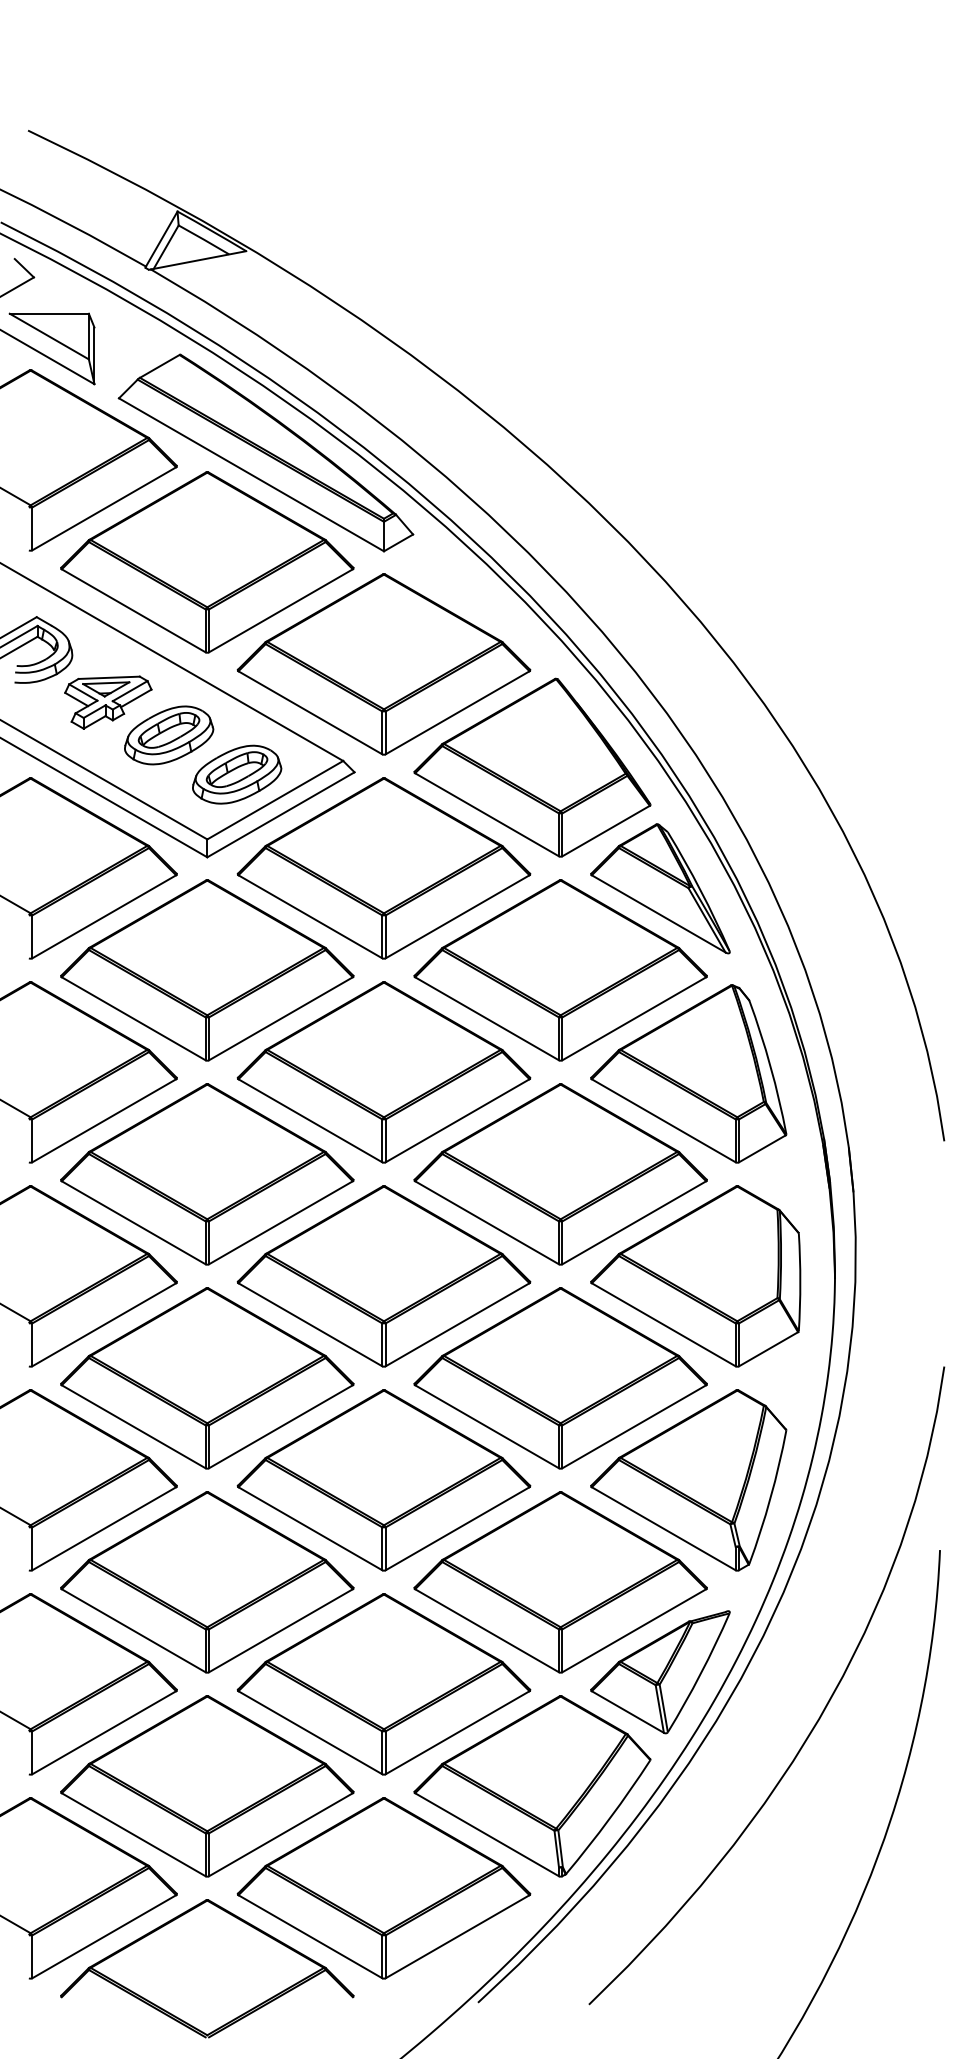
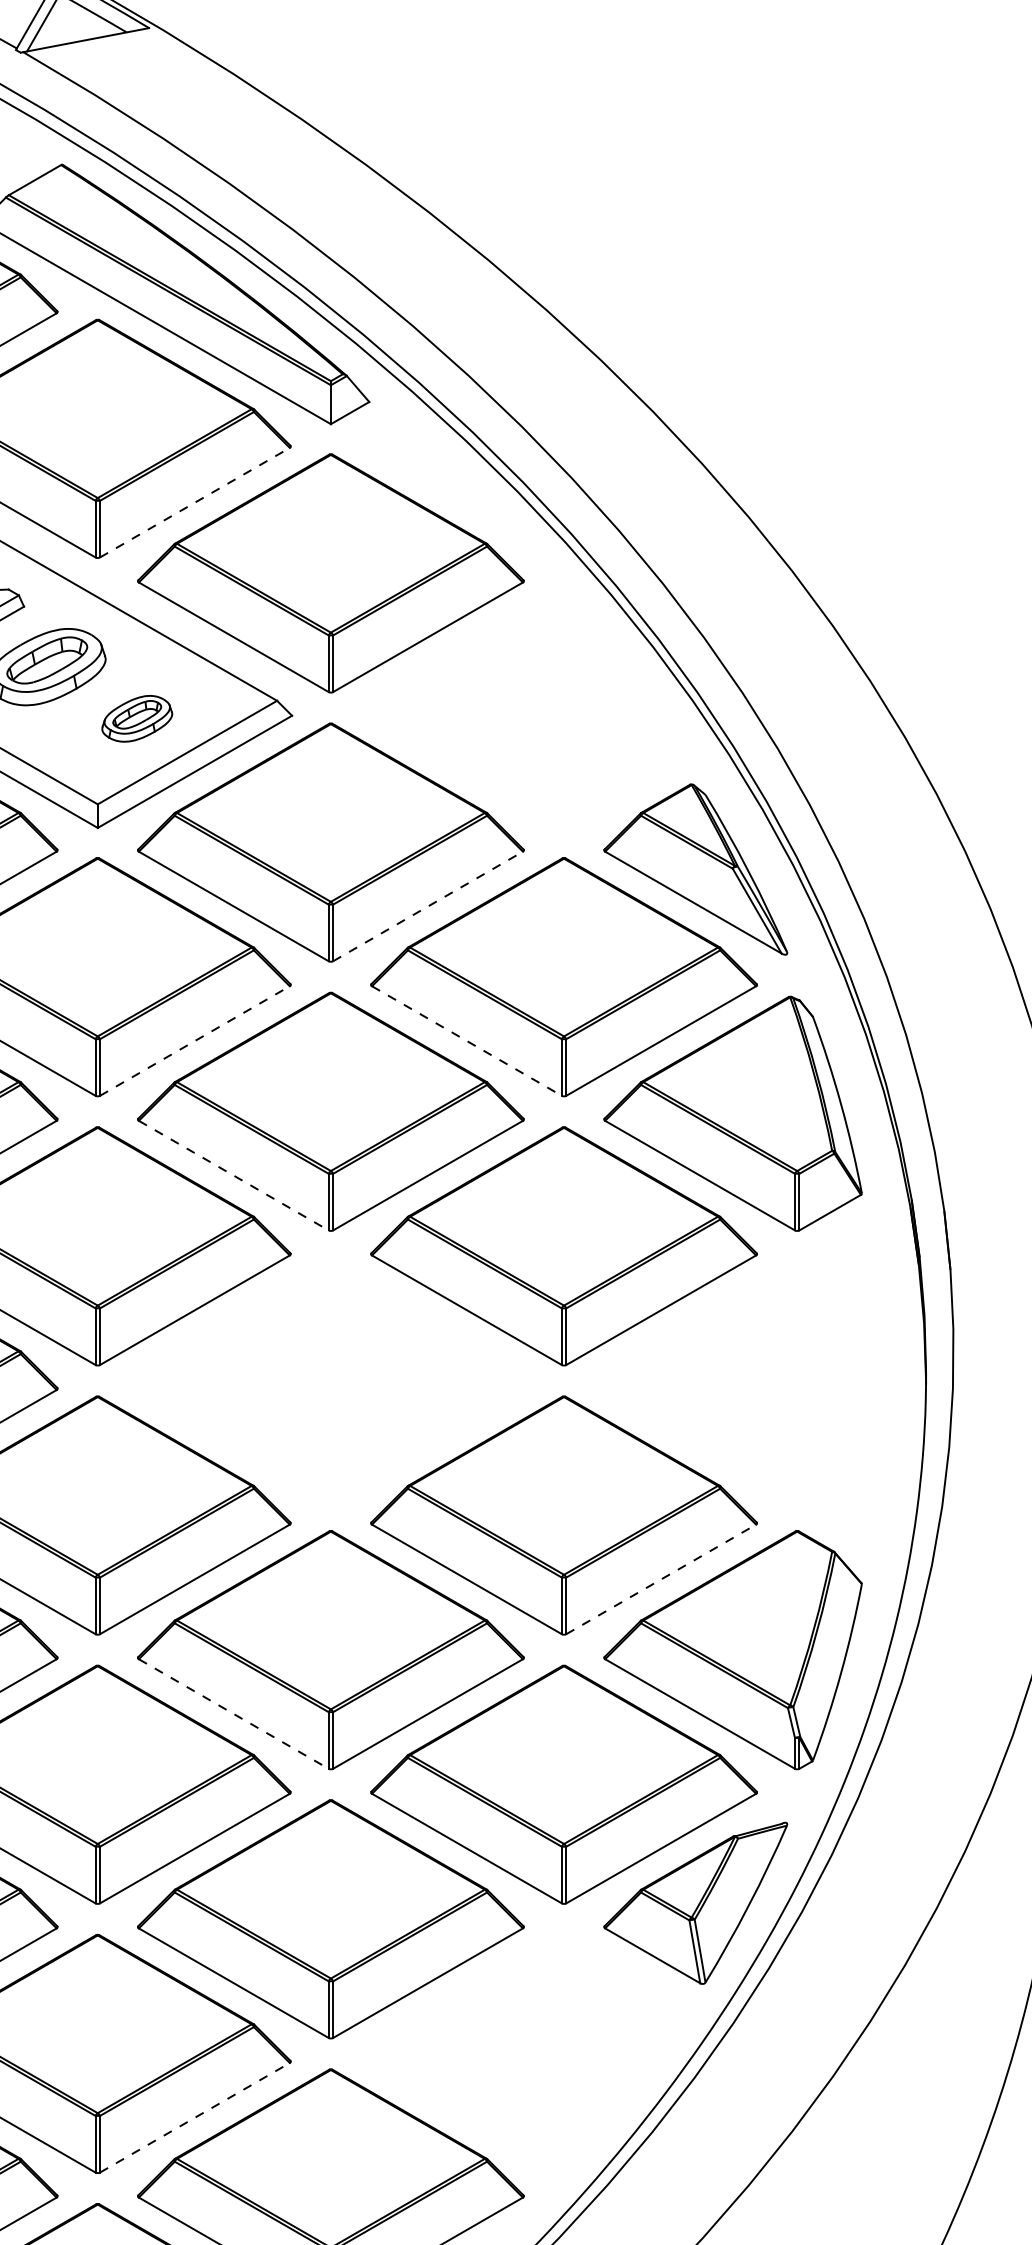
line: (281, 610) -> (195, 502), solid -> dashed
part: (532, 767) -> (526, 709), removed
part: (237, 774) -> (137, 718), size x0.6
line: (458, 916) -> (429, 906), solid -> dashed
line: (281, 1018) -> (195, 1040), solid -> dashed
line: (487, 1019) -> (467, 1041), solid -> dashed
line: (310, 1121) -> (233, 1176), solid -> dashed
part: (383, 1276) -> (330, 1381), removed
part: (695, 1276) -> (741, 1381), removed
line: (634, 1426) -> (661, 1579), solid -> dashed
line: (310, 1529) -> (233, 1714), solid -> dashed
part: (532, 1786) -> (526, 2054), removed
line: (281, 1834) -> (195, 2117), solid -> dashed

